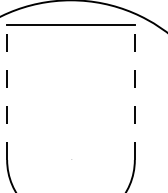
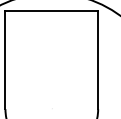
line: (7, 92) -> (5, 60), dashed -> solid
line: (134, 92) -> (97, 60), dashed -> solid

